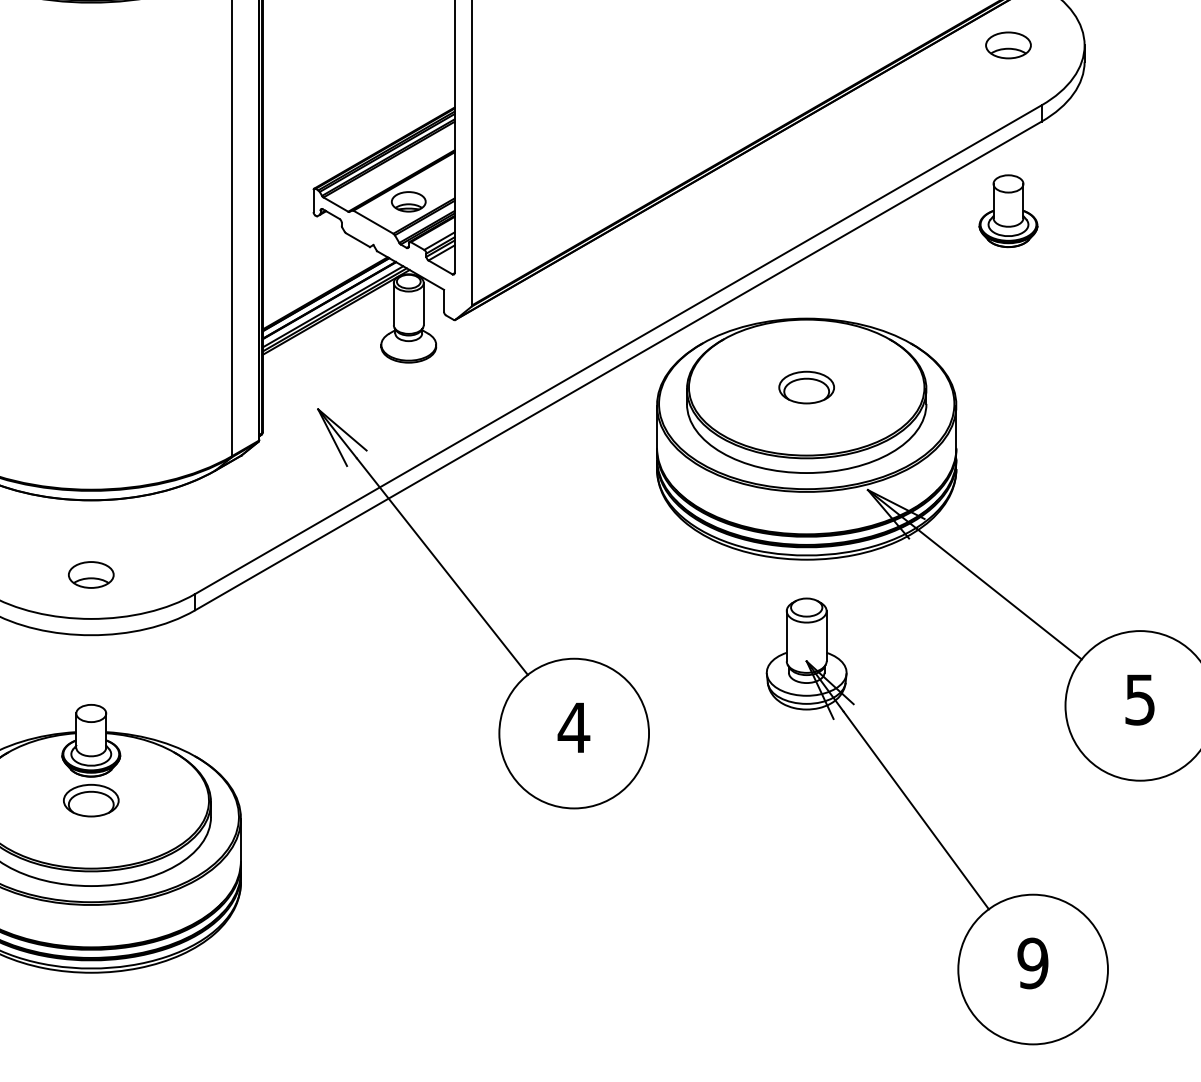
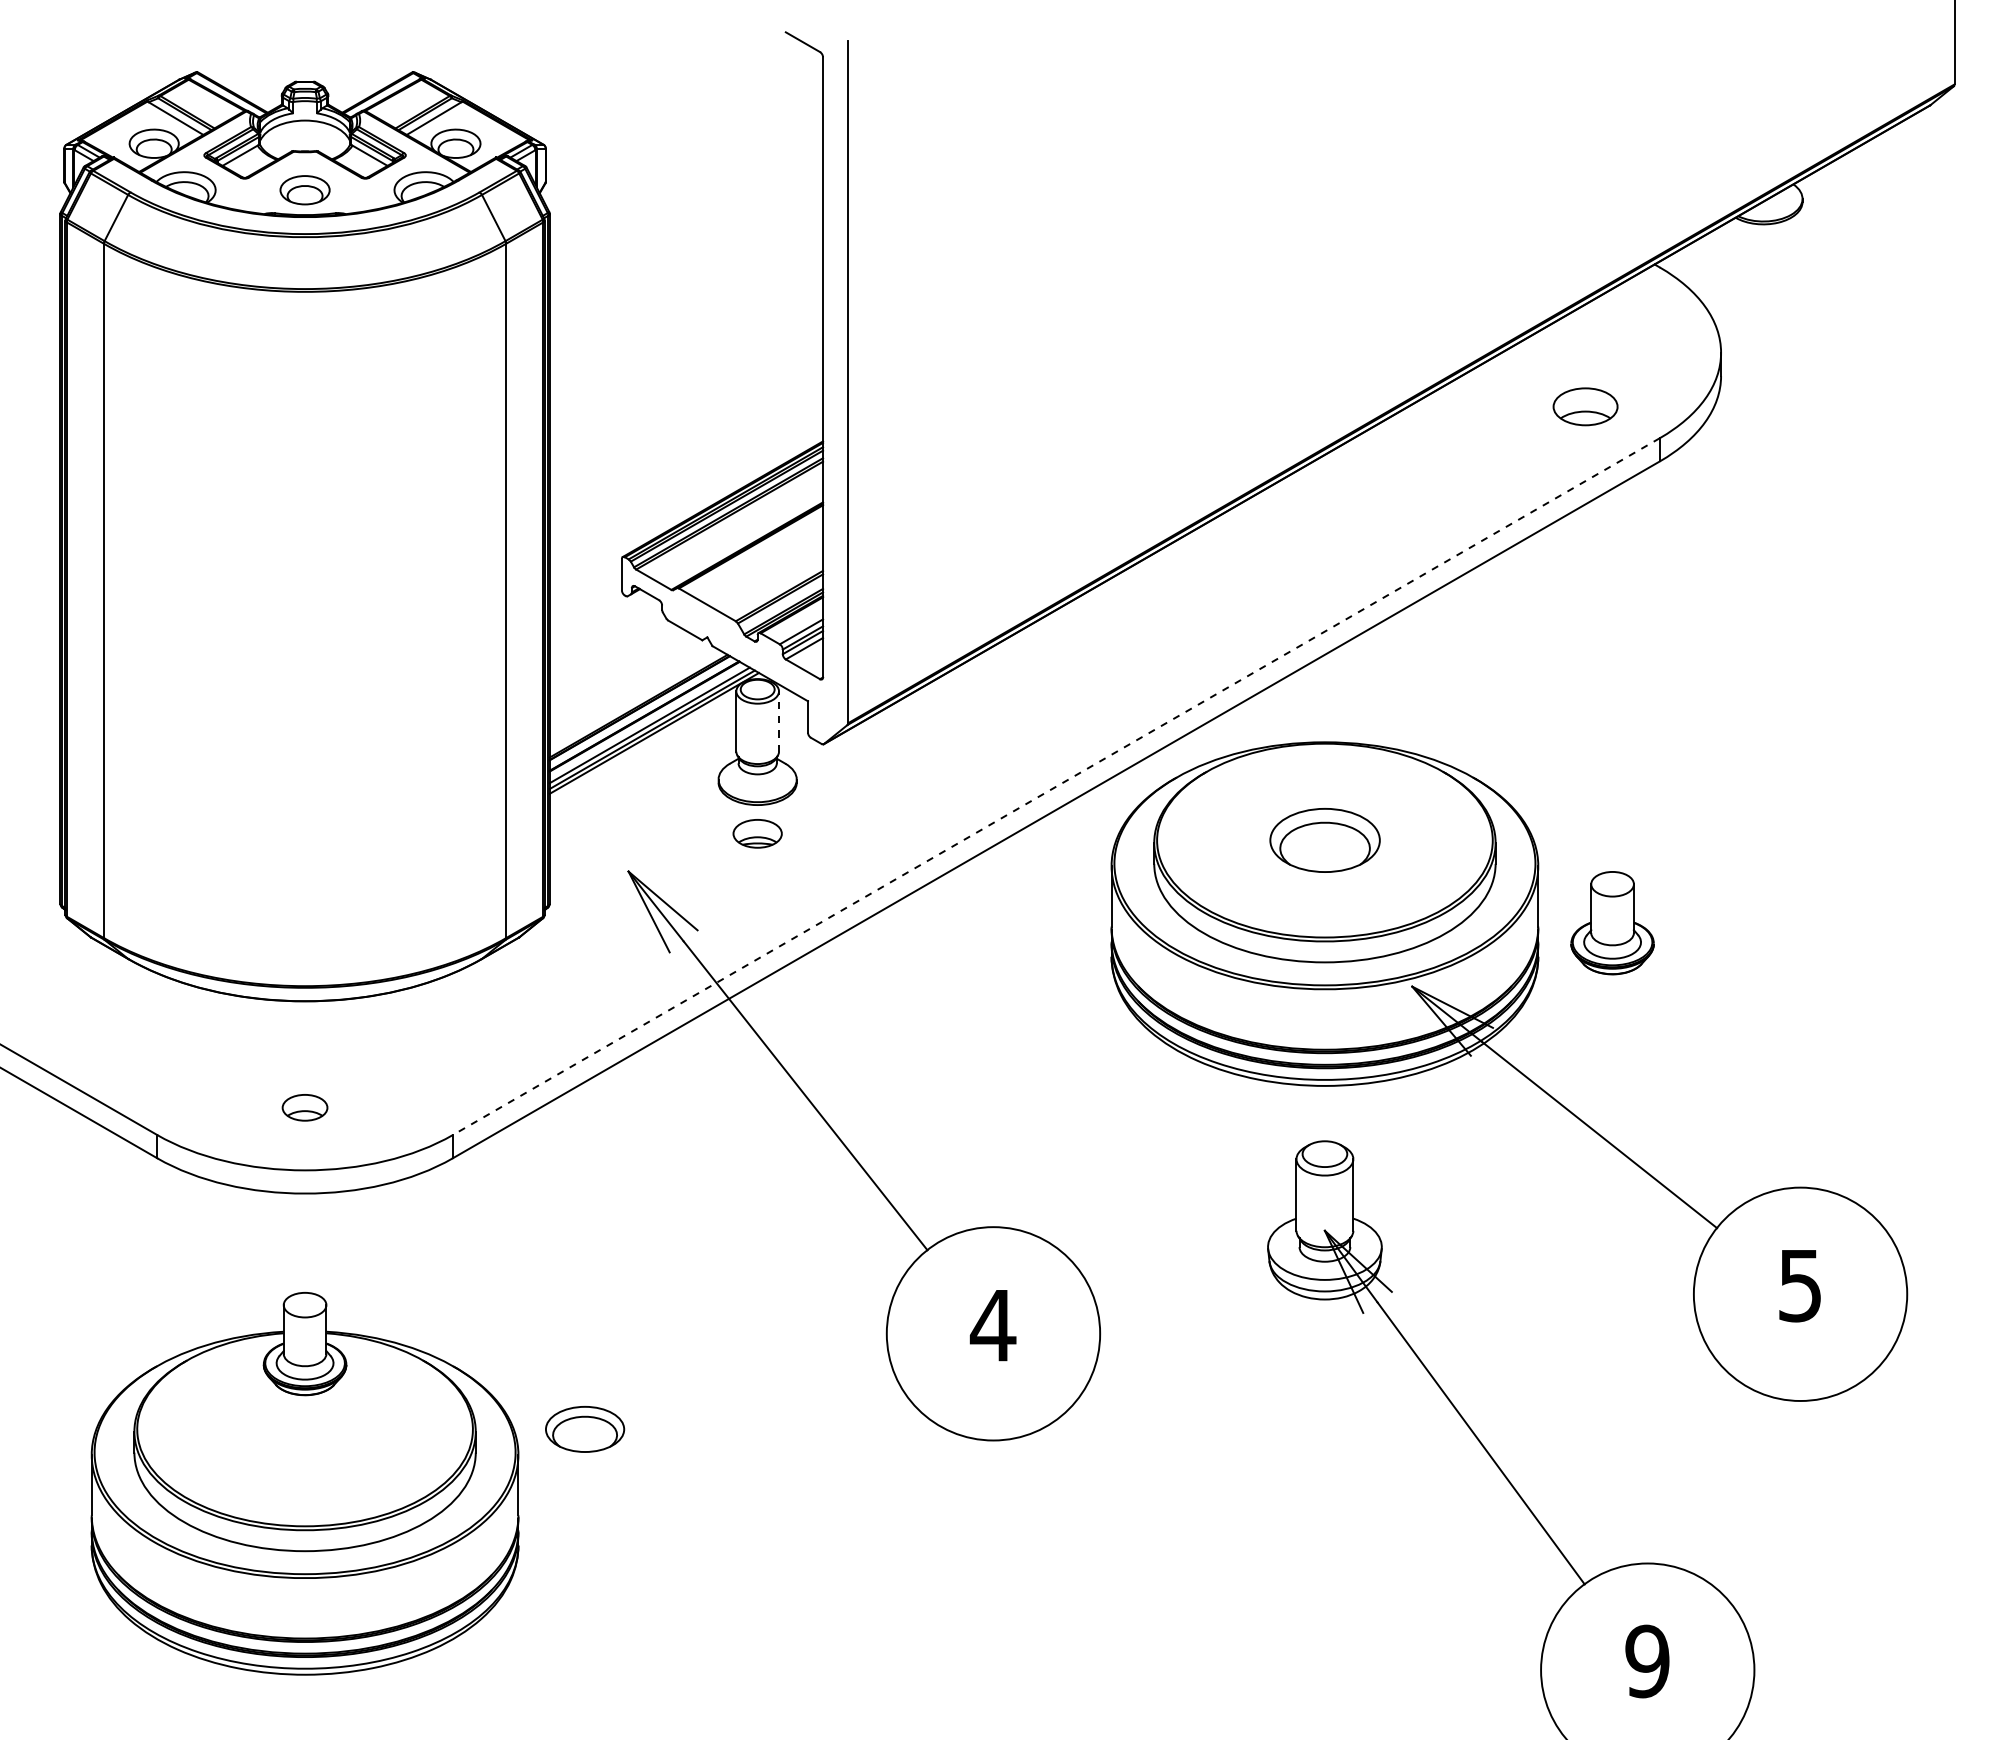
part: (1008, 45) -> (1585, 406), moved
part: (408, 201) -> (757, 833), moved
part: (1008, 211) -> (1612, 923), moved
line: (424, 304) -> (779, 721), solid -> dashed
line: (618, 349) -> (1056, 786), solid -> dashed
part: (806, 387) -> (1324, 840), size x1.4
part: (90, 574) -> (304, 1107), size x0.7
part: (91, 800) -> (585, 1429), moved

